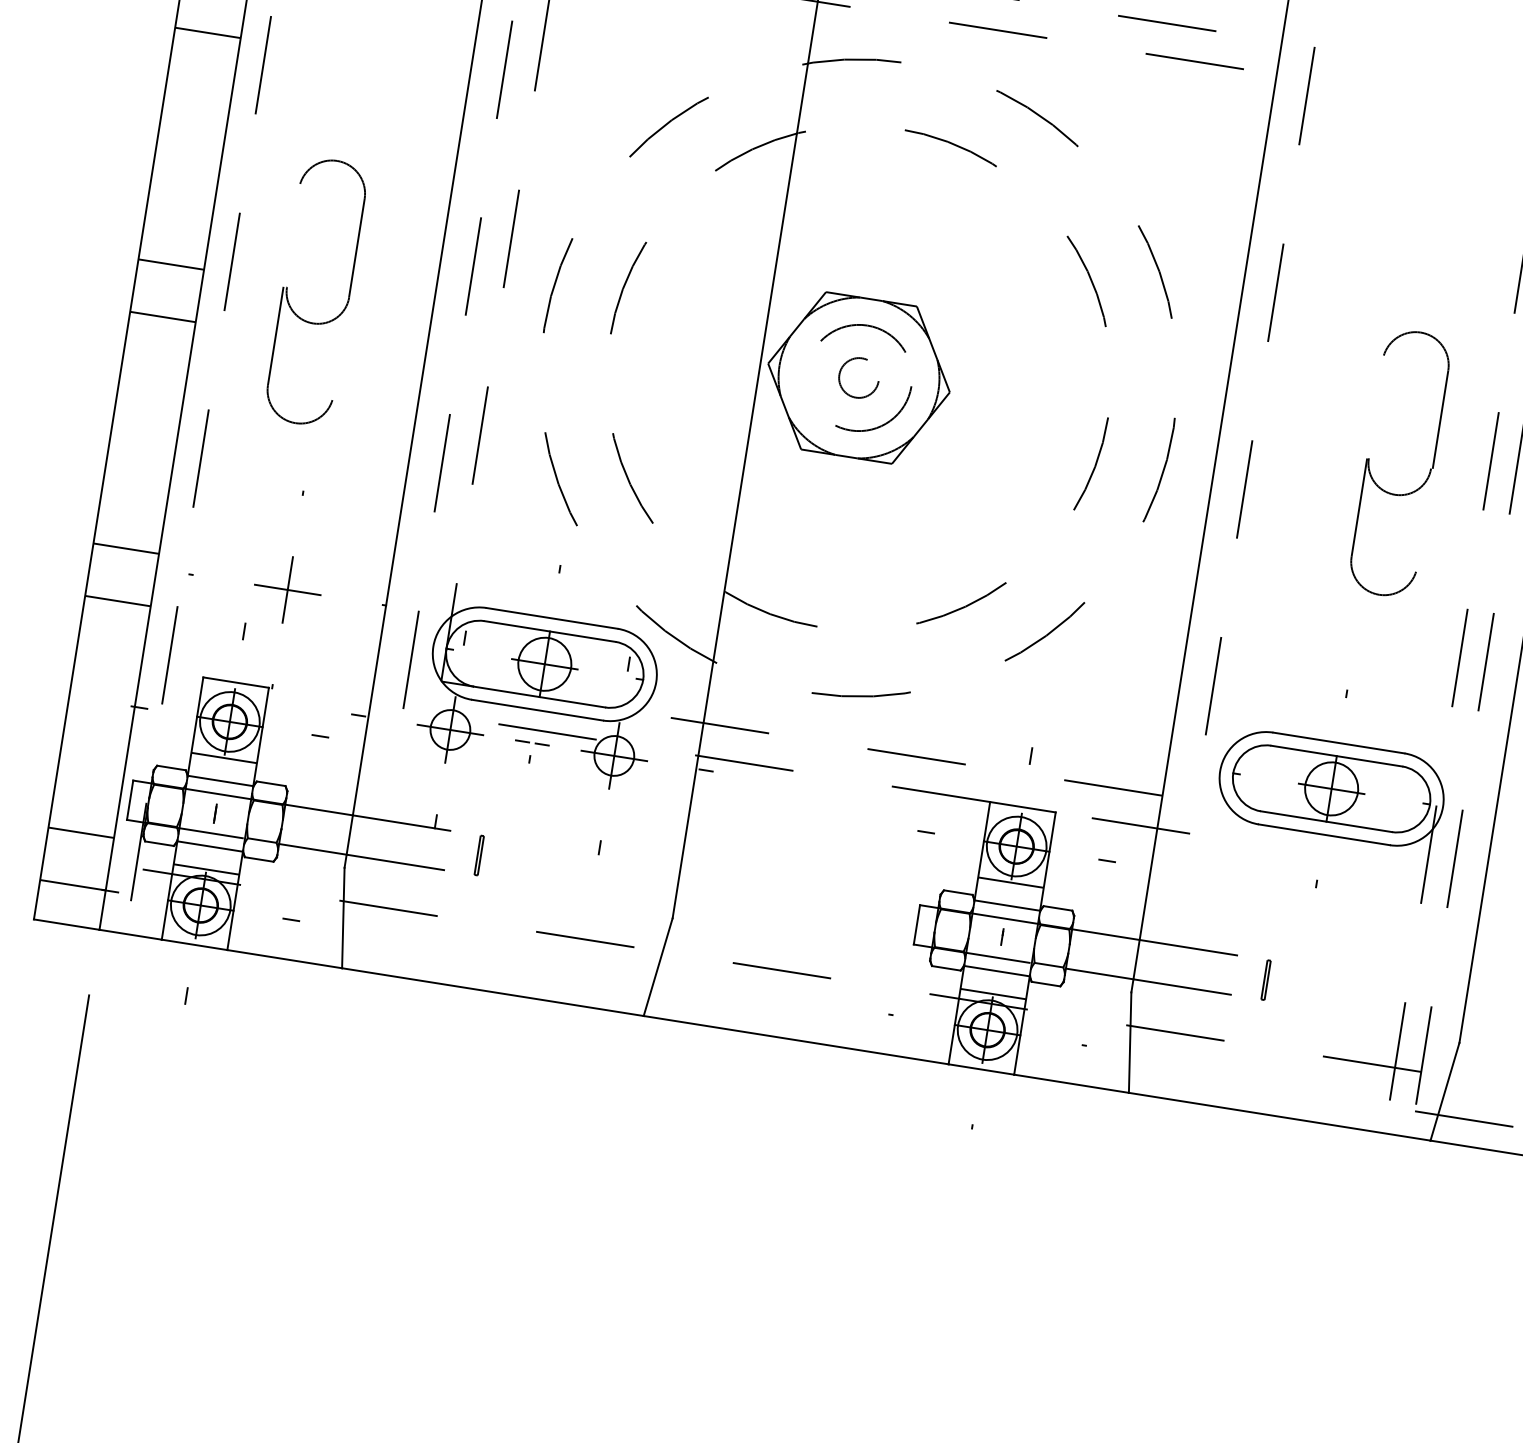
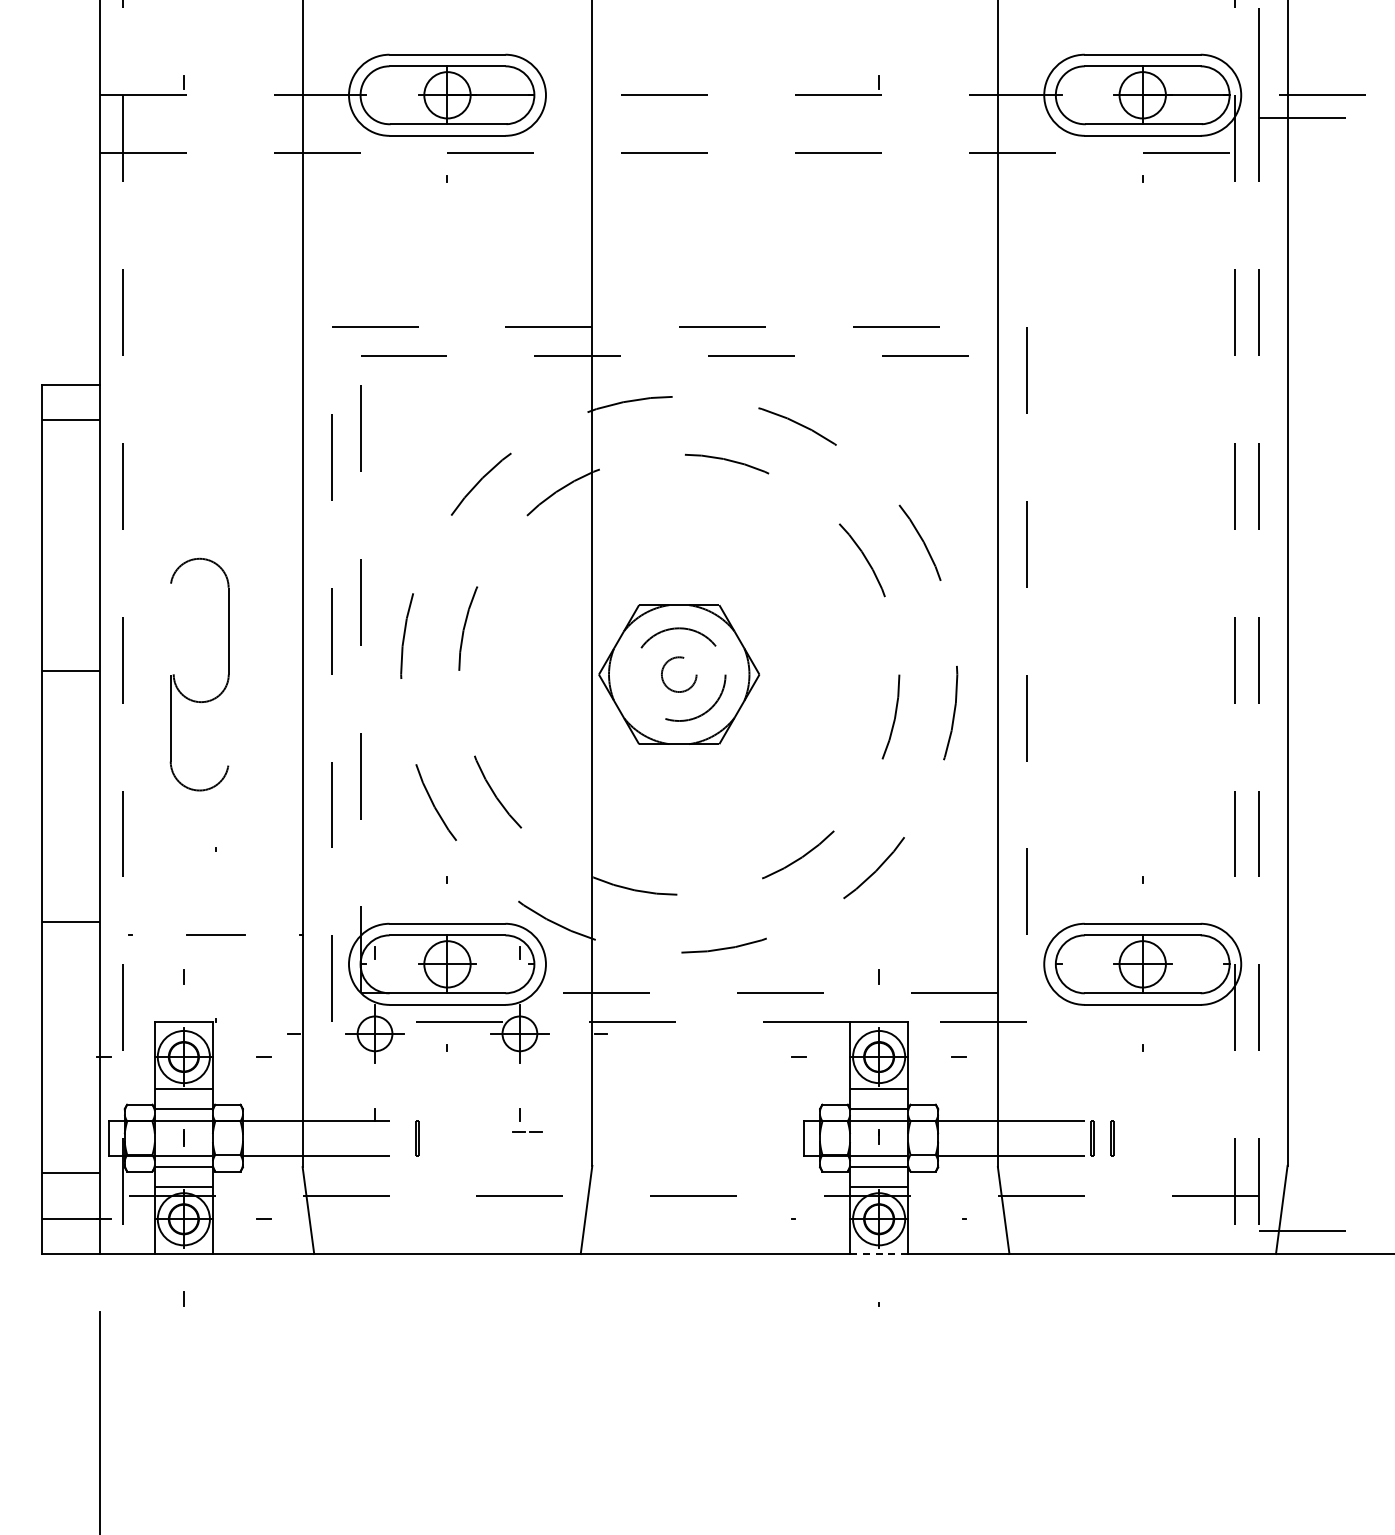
line: (207, 33) -> (70, 466), removed
line: (162, 317) -> (70, 717), removed
part: (1369, 464) -> (1131, 679), removed
line: (287, 590) -> (215, 935), removed
line: (117, 601) -> (70, 968), removed
line: (530, 742) -> (525, 1131), moved
line: (1242, 976) -> (1091, 1138), added
line: (981, 1070) -> (879, 1254), solid -> dashed

